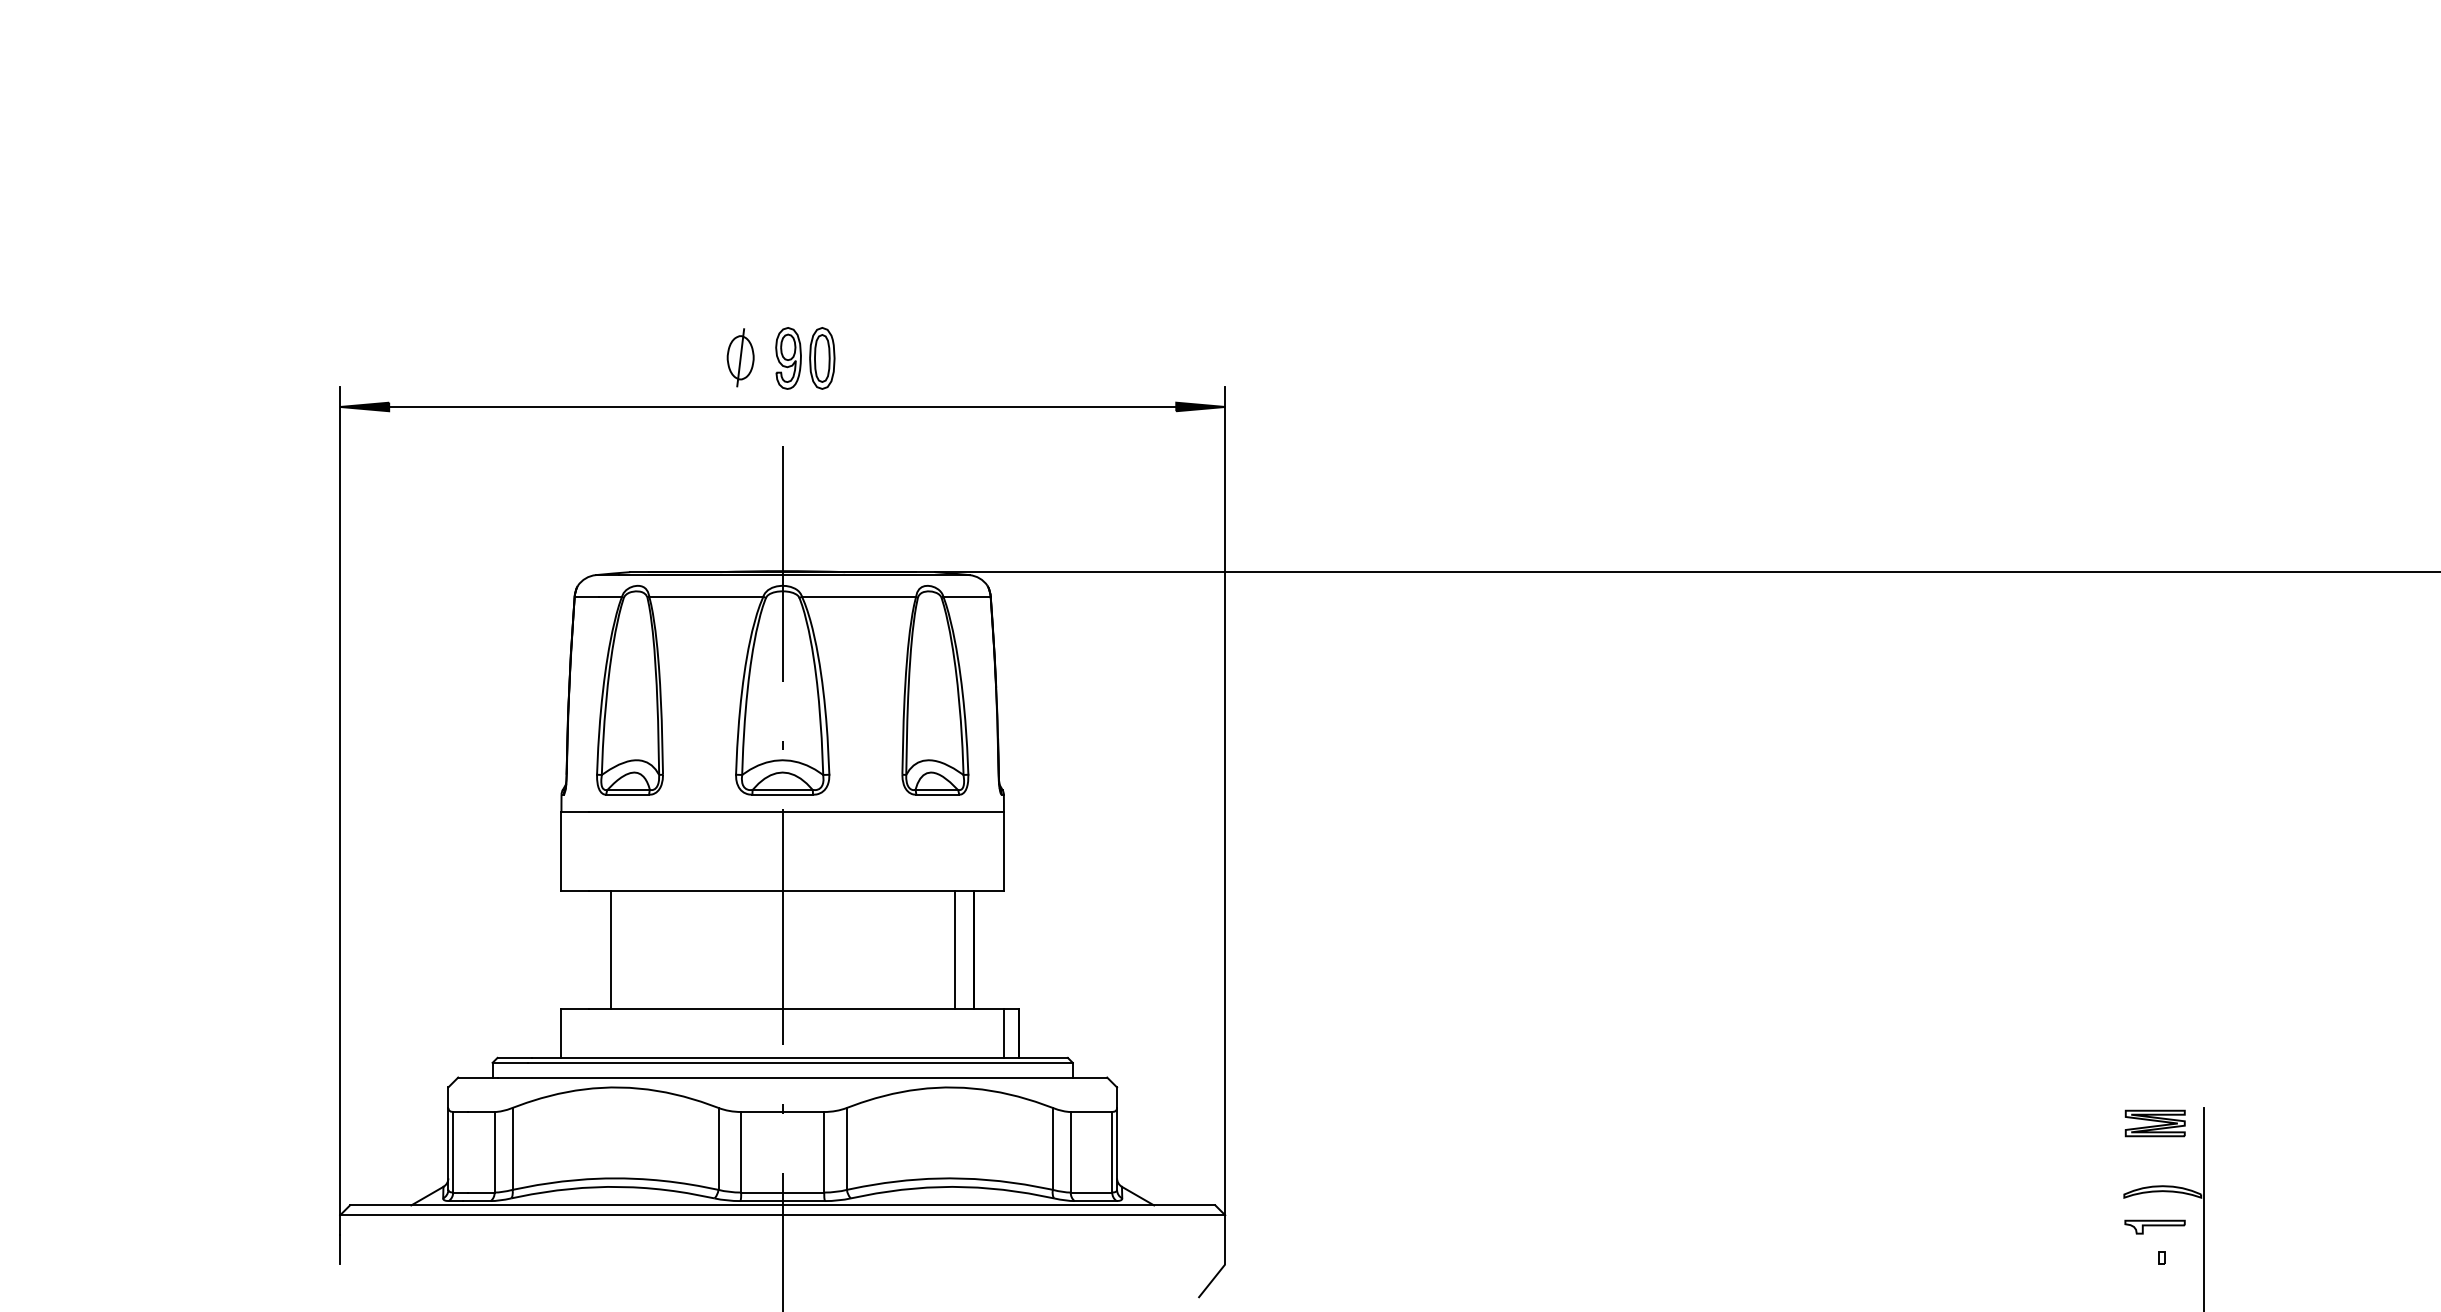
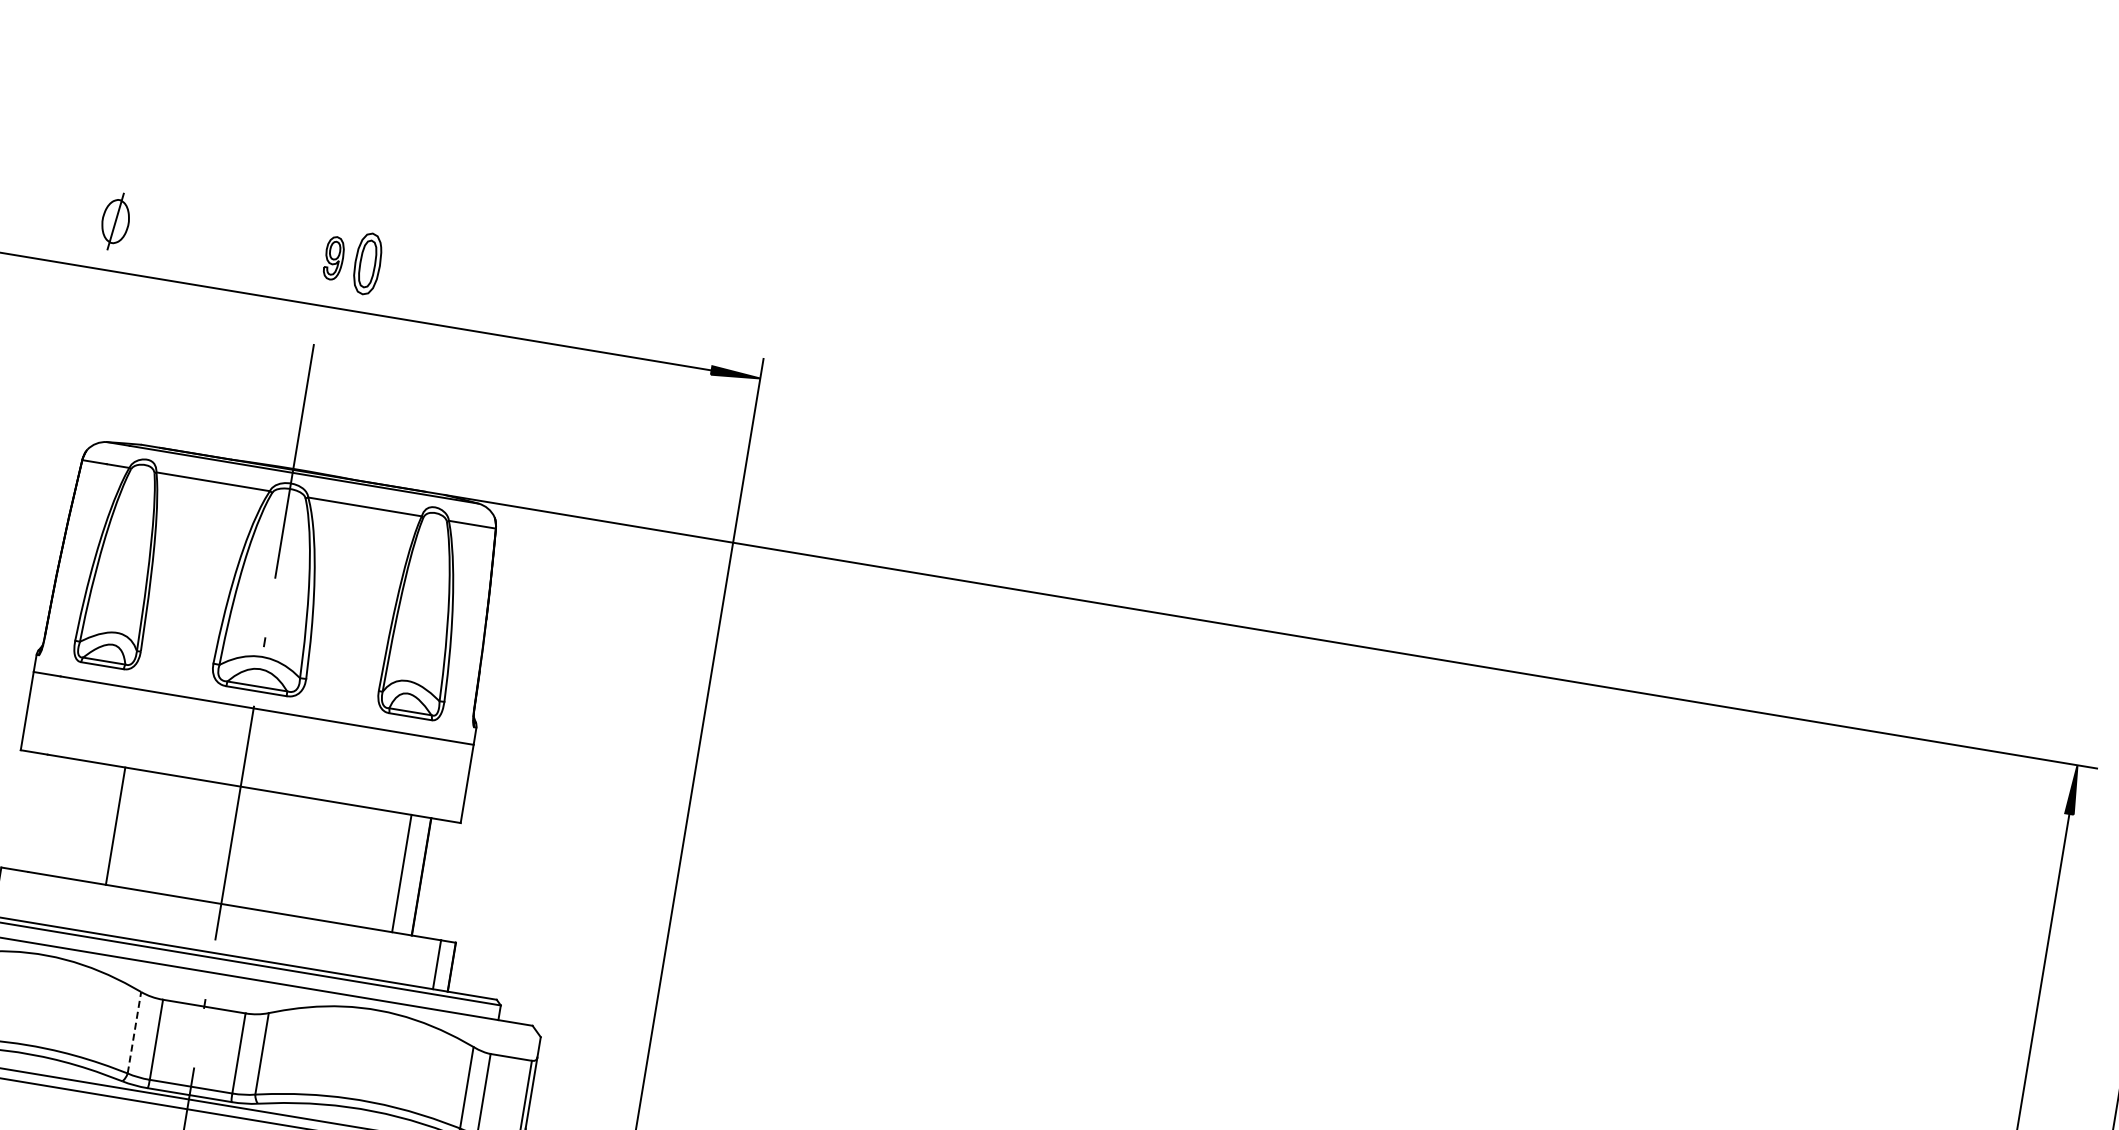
part: (740, 357) -> (115, 221), moved
part: (788, 358) -> (334, 258), size x0.7
line: (610, 949) -> (115, 825), moved
line: (718, 1148) -> (134, 1032), solid -> dashed

